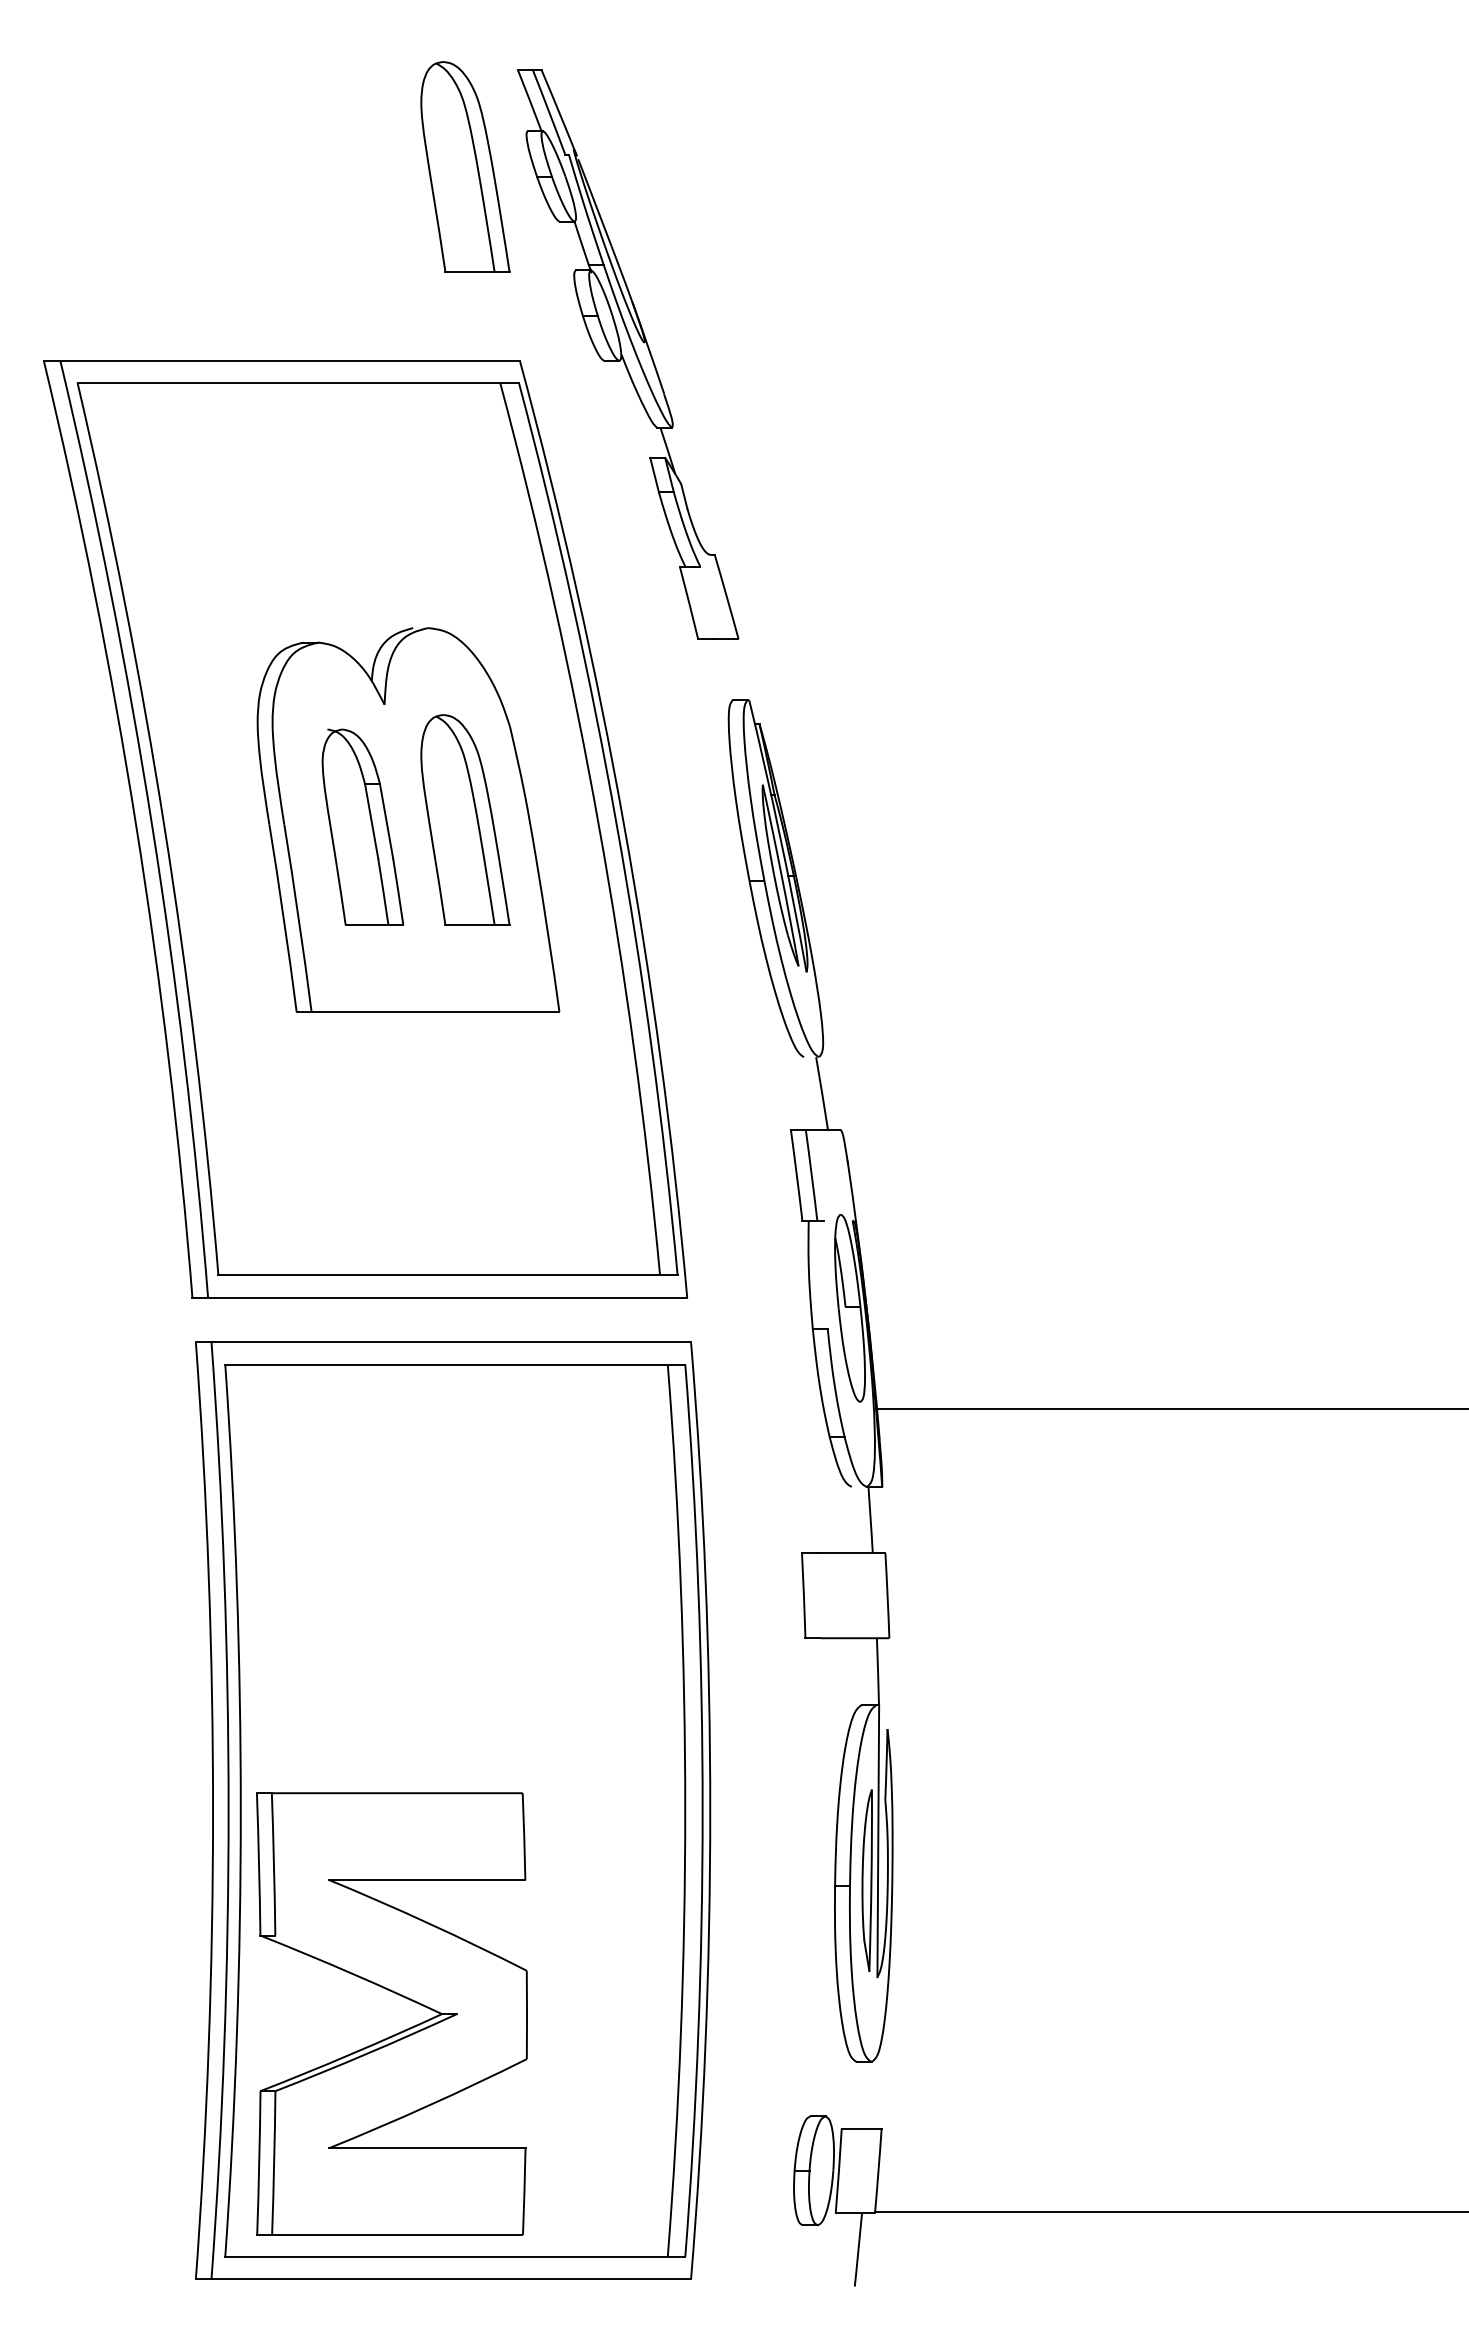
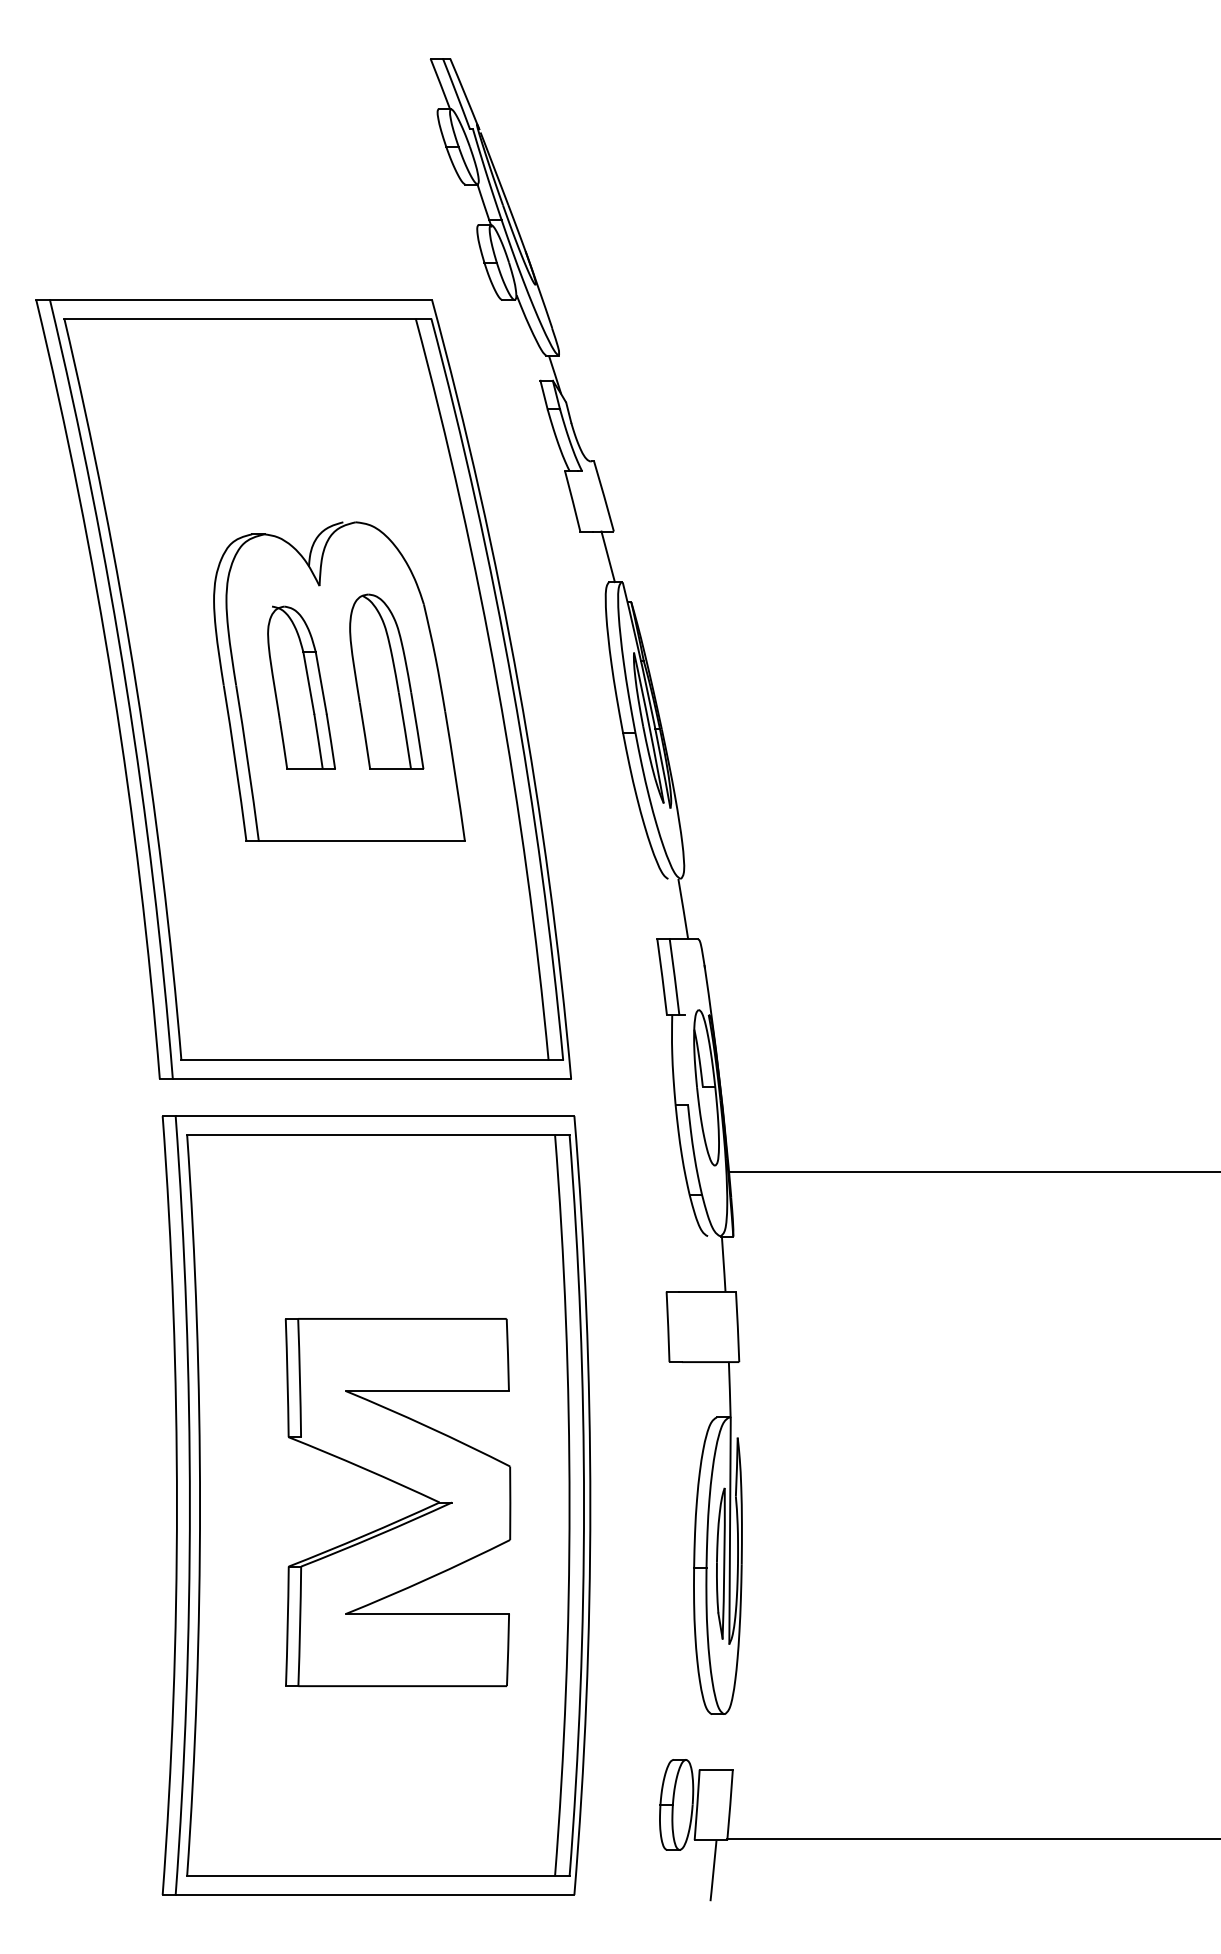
part: (465, 166) -> (386, 138), removed
line: (731, 669) -> (608, 556), added
part: (400, 1996) -> (405, 1487), moved

